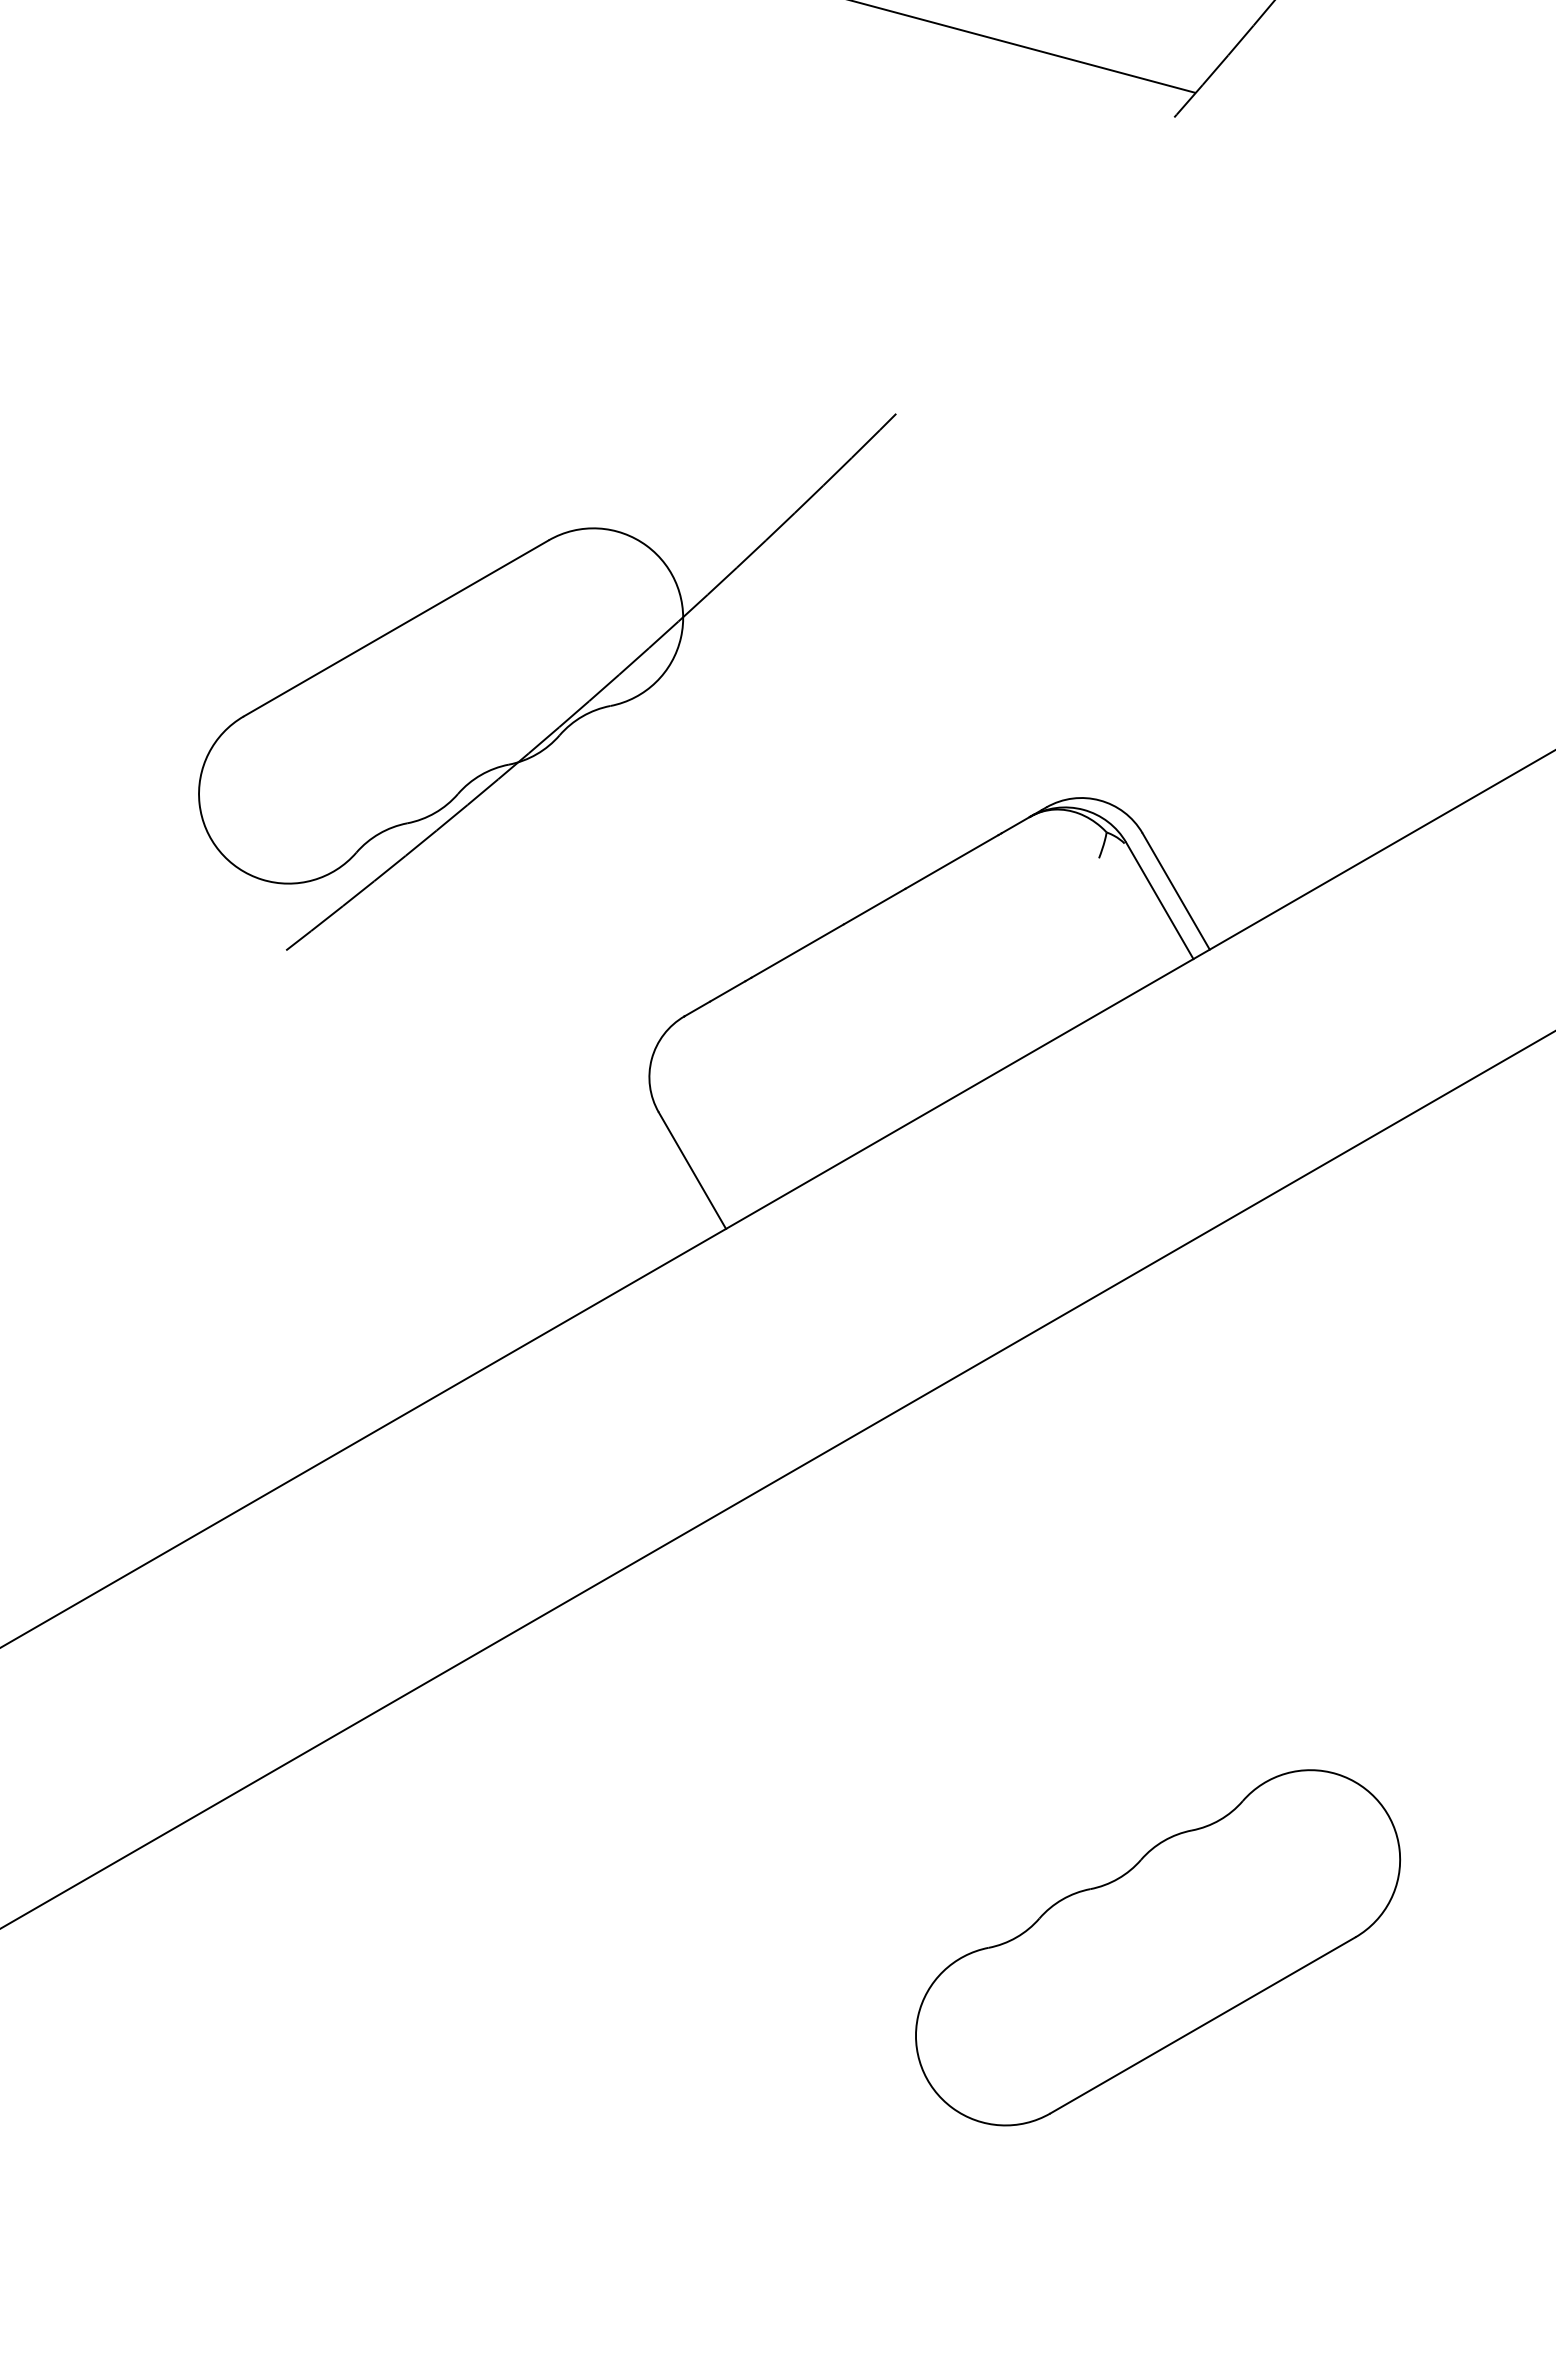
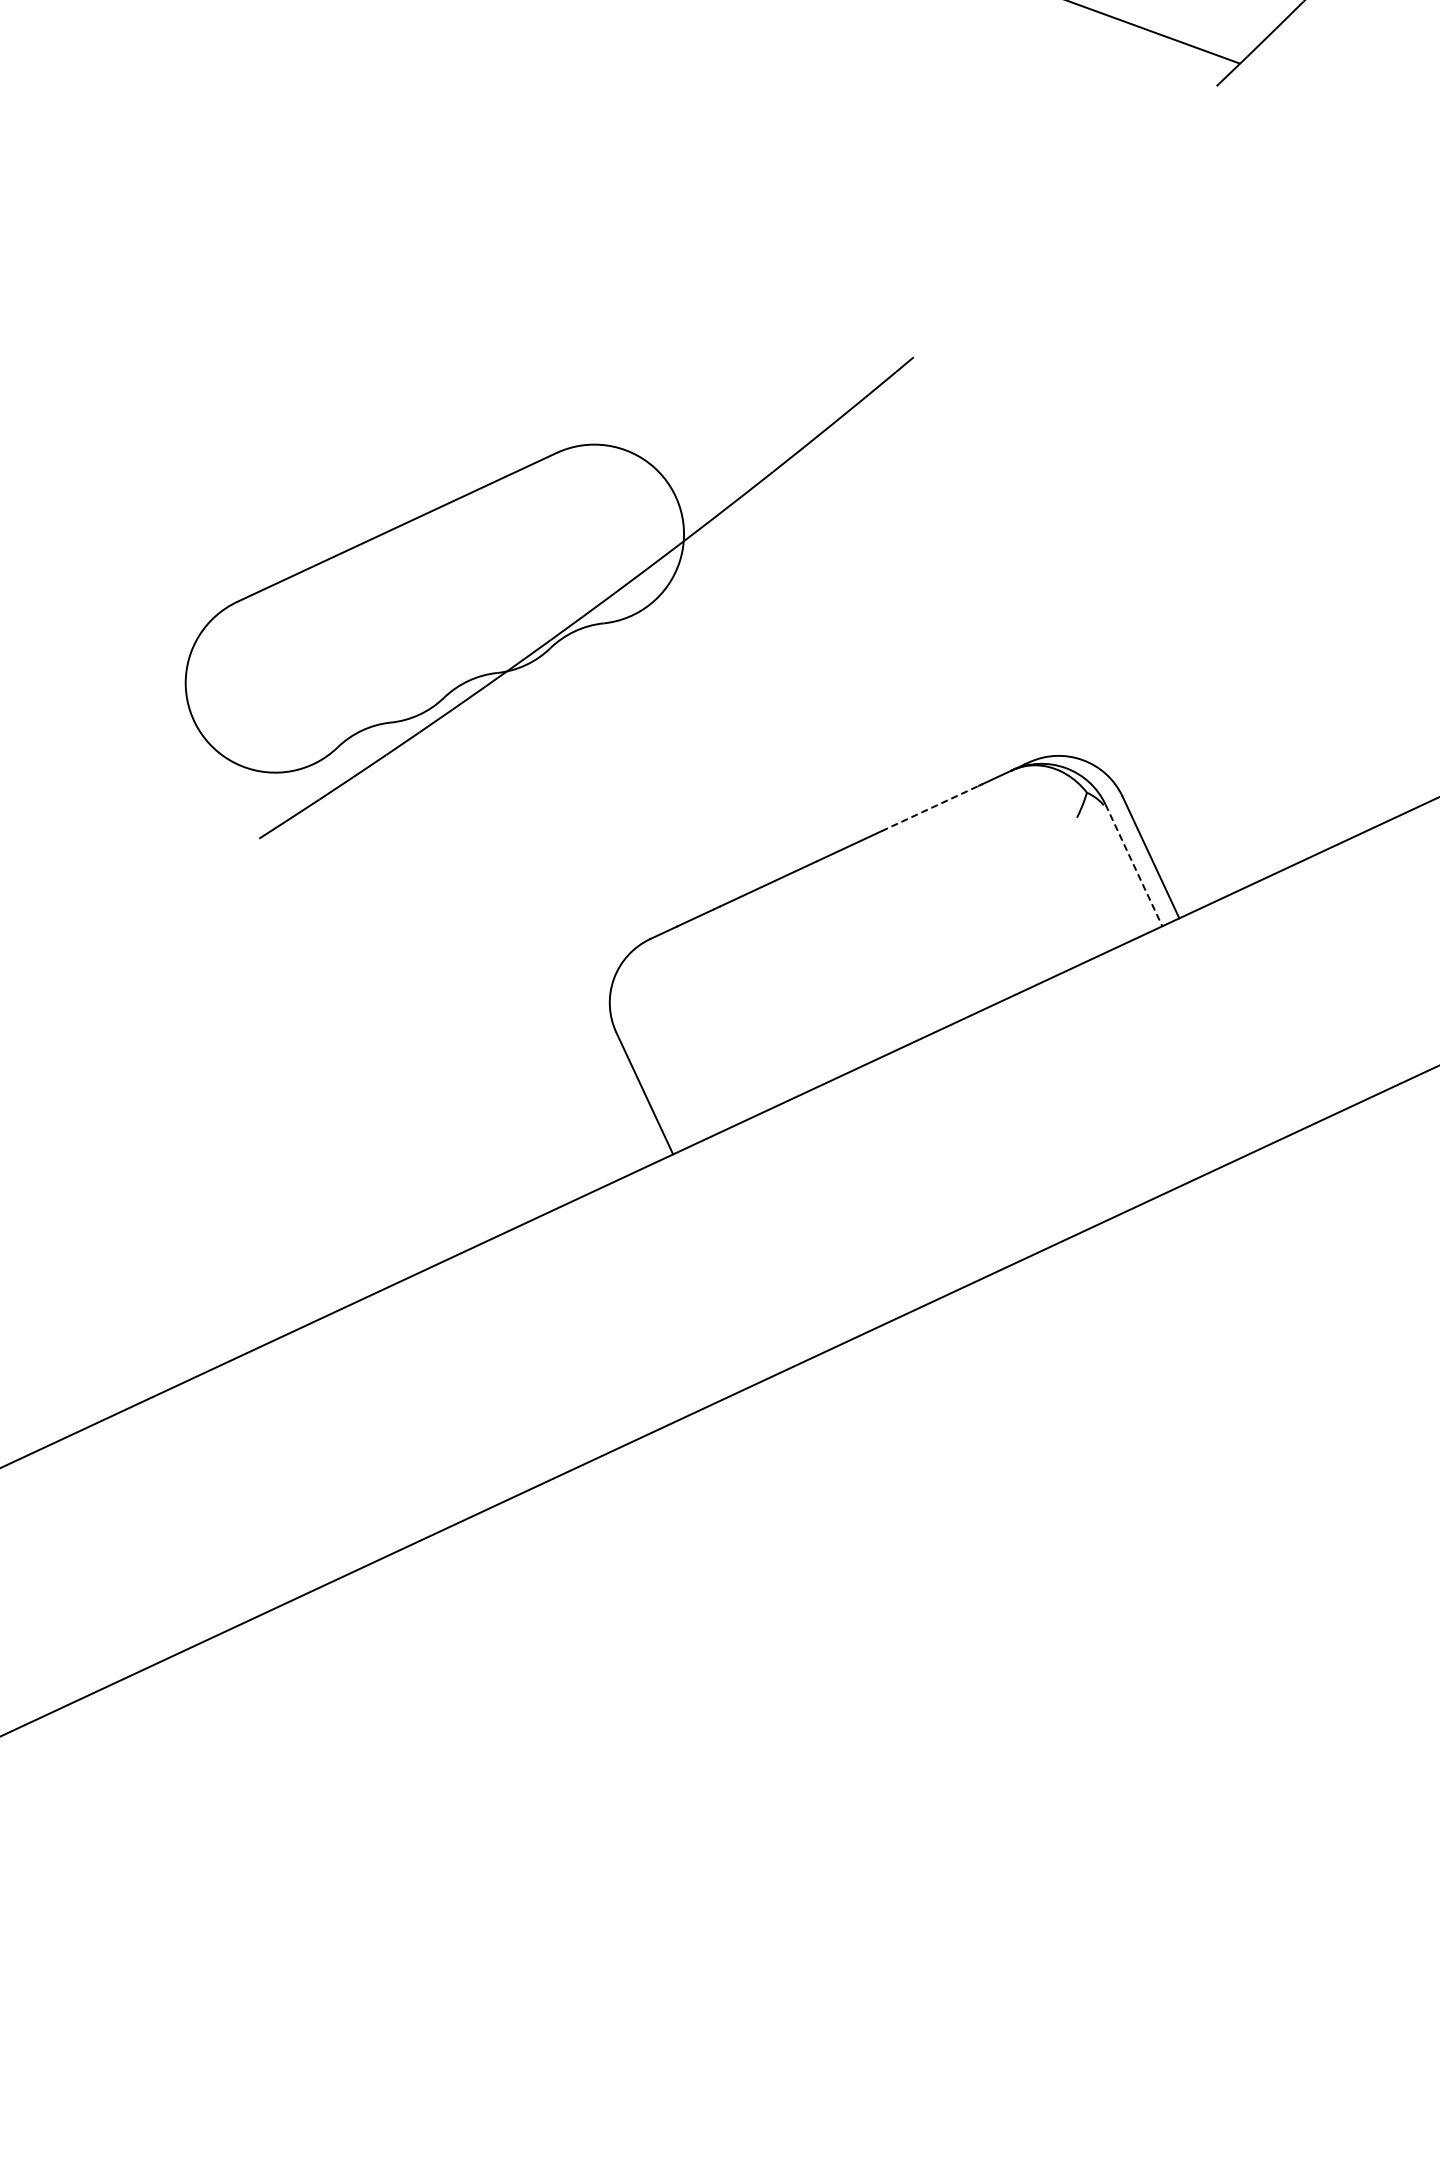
line: (952, 861) -> (930, 808), solid -> dashed
line: (1160, 901) -> (1134, 866), solid -> dashed
part: (1158, 1947) -> (1041, 1907), removed

